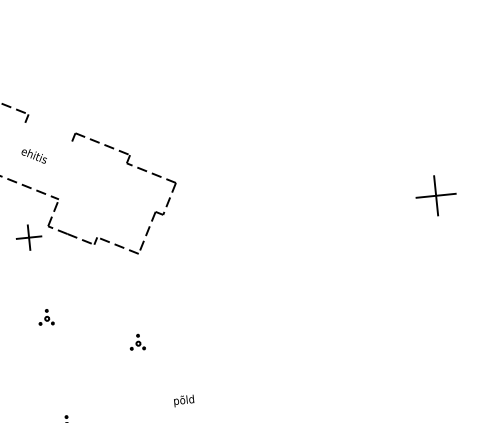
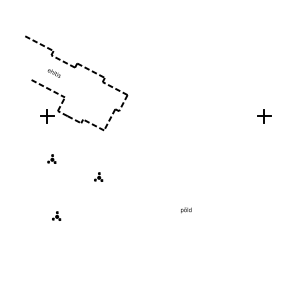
line: (49, 132) -> (63, 61), added
part: (437, 197) -> (264, 116), size x0.62
text: (184, 401) -> (186, 210), moved

